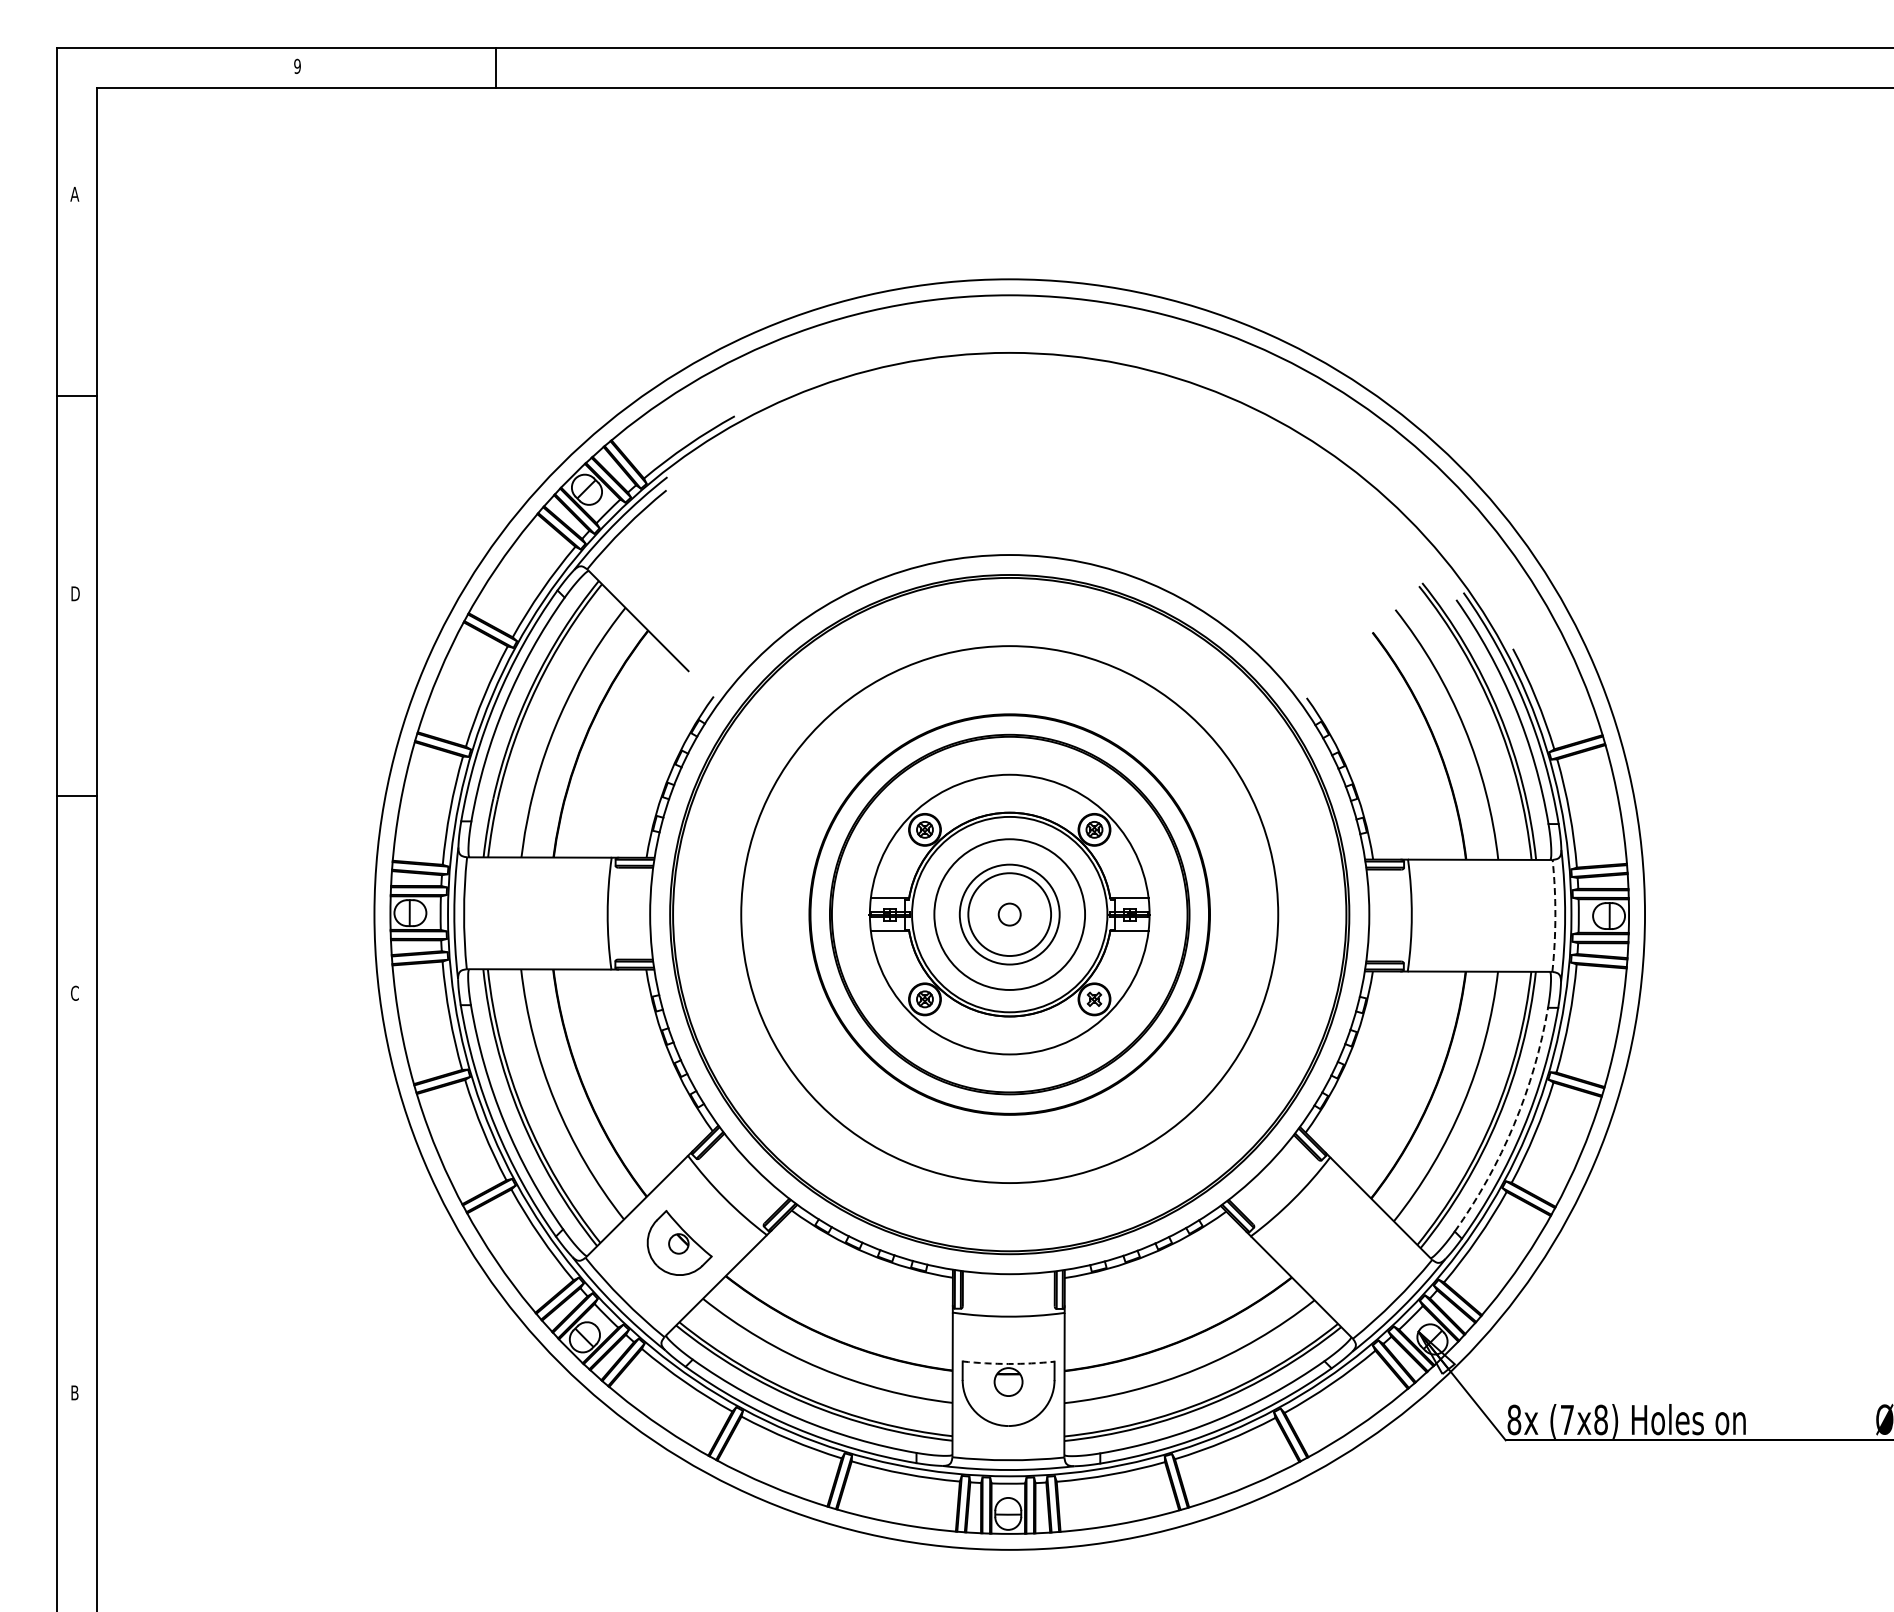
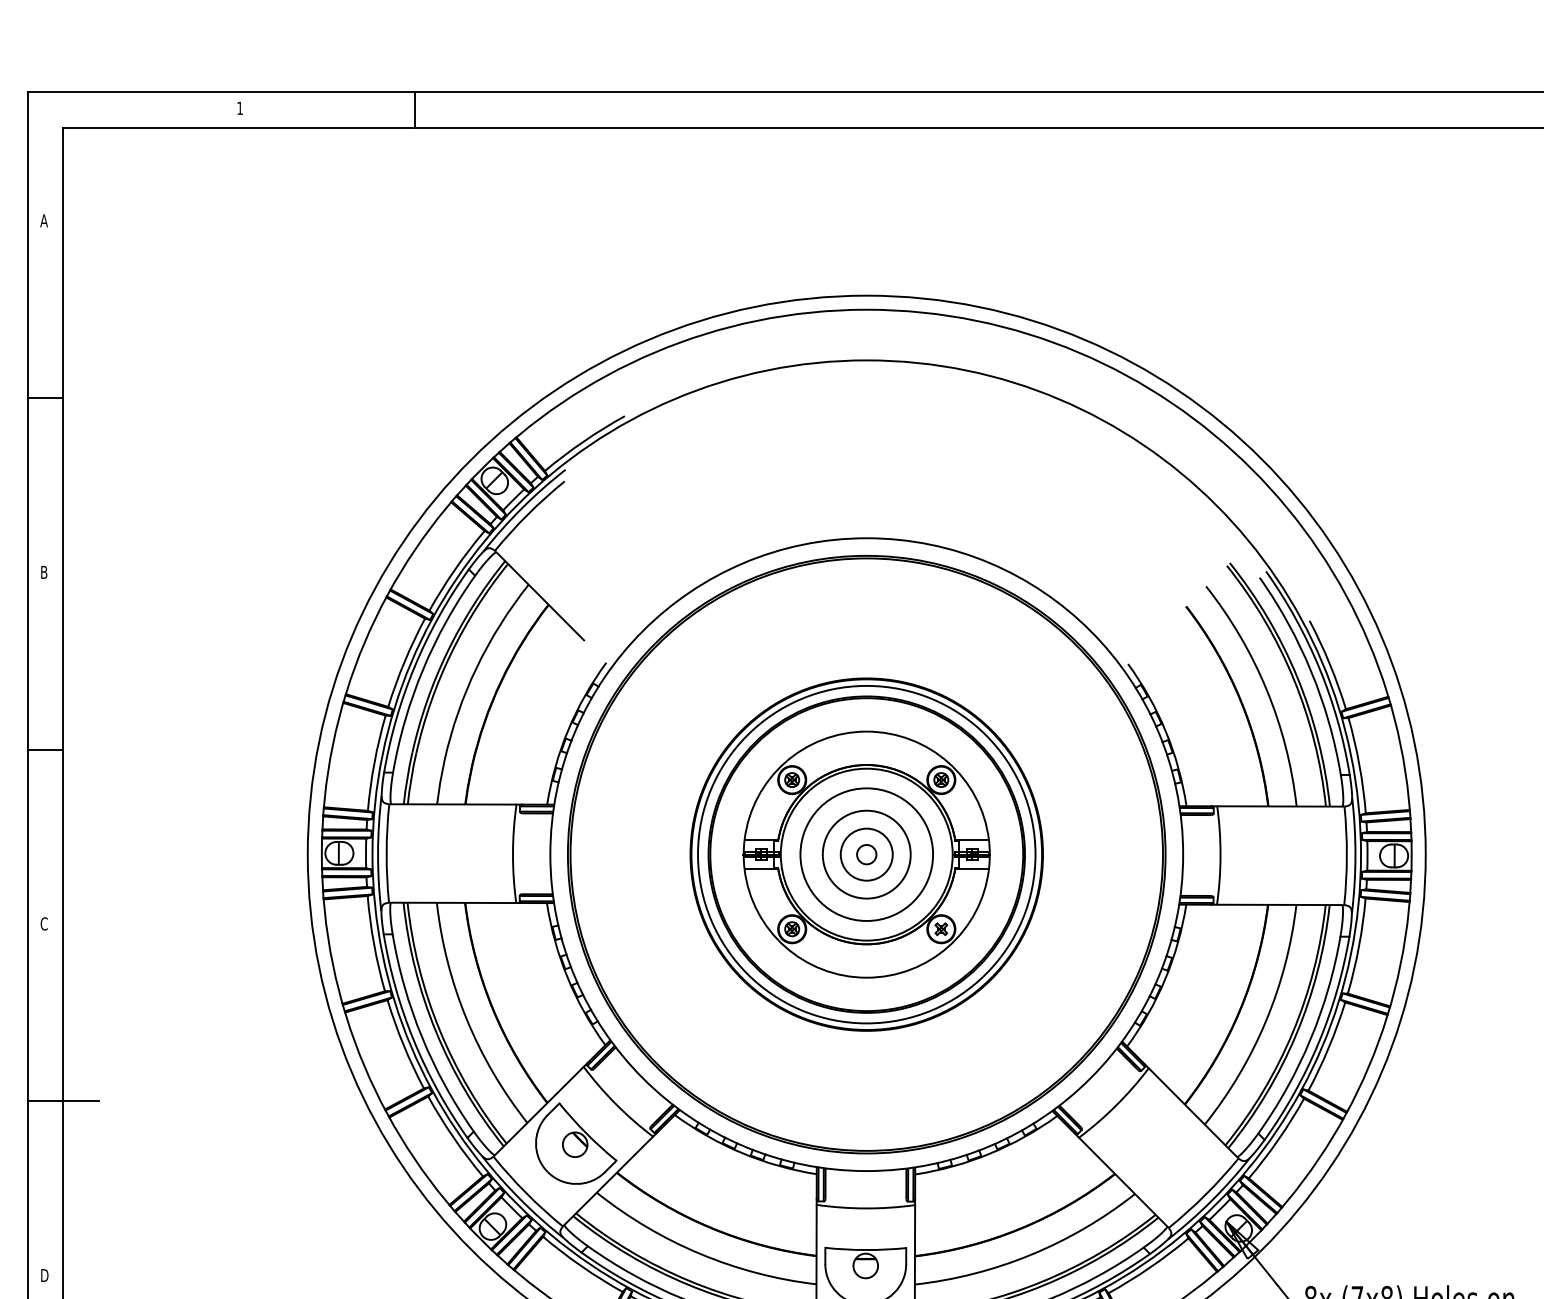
text: (297, 65) -> (240, 107), 9 -> 1
text: (75, 593) -> (44, 572), D -> B
circle: (1009, 914) -> (866, 854), size x0.71
circle: (1009, 914) -> (866, 854), size x0.71
arc: (1555, 915) -> (1346, 855), dashed -> solid
arc: (1513, 1124) -> (1310, 1039), dashed -> solid
line: (96, 1195) -> (63, 1101), added
part: (679, 1242) -> (576, 1143), size x1.43
arc: (1008, 1363) -> (865, 1249), dashed -> solid
text: (75, 1392) -> (44, 1275), B -> D

